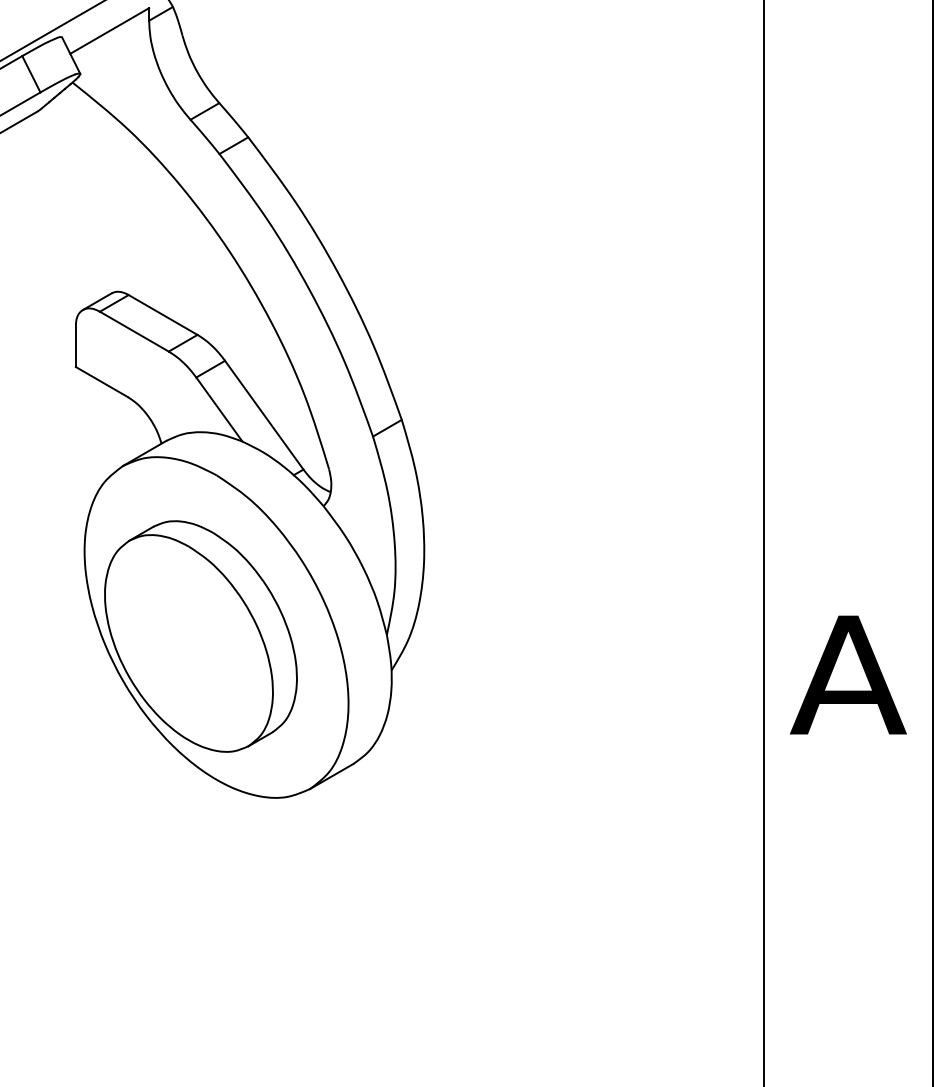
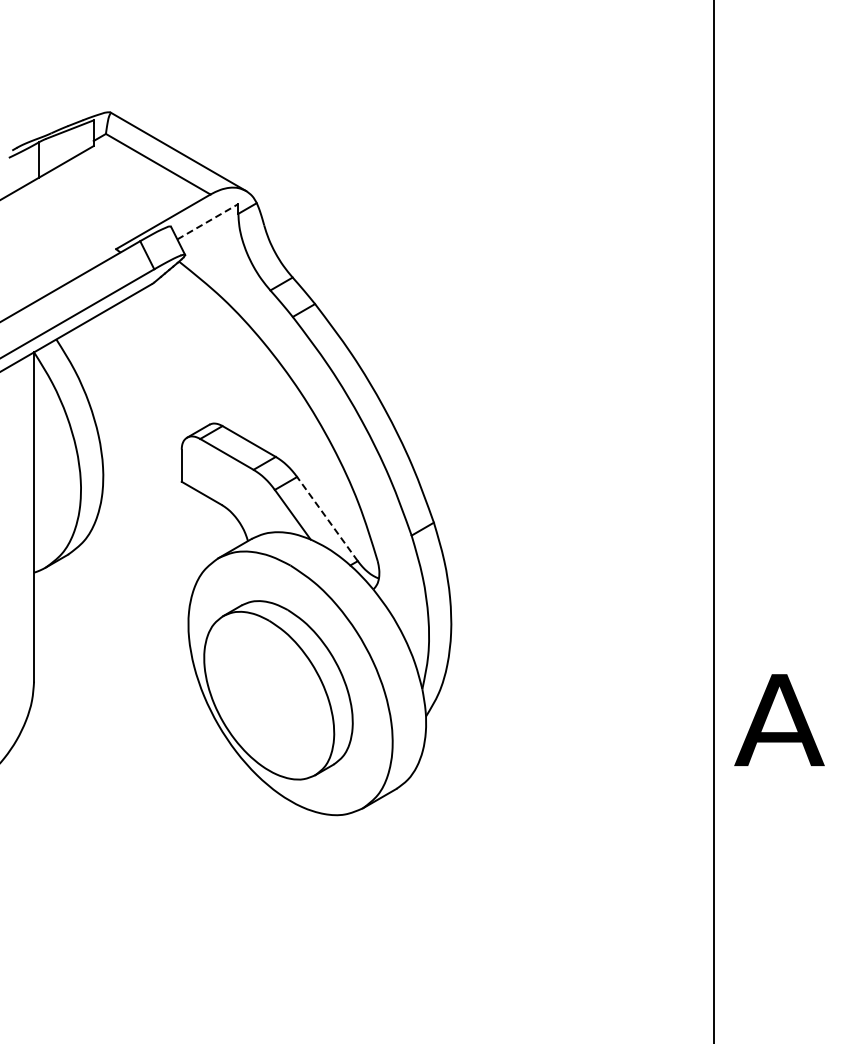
line: (110, 30) -> (208, 221), solid -> dashed
line: (264, 415) -> (327, 519), solid -> dashed

